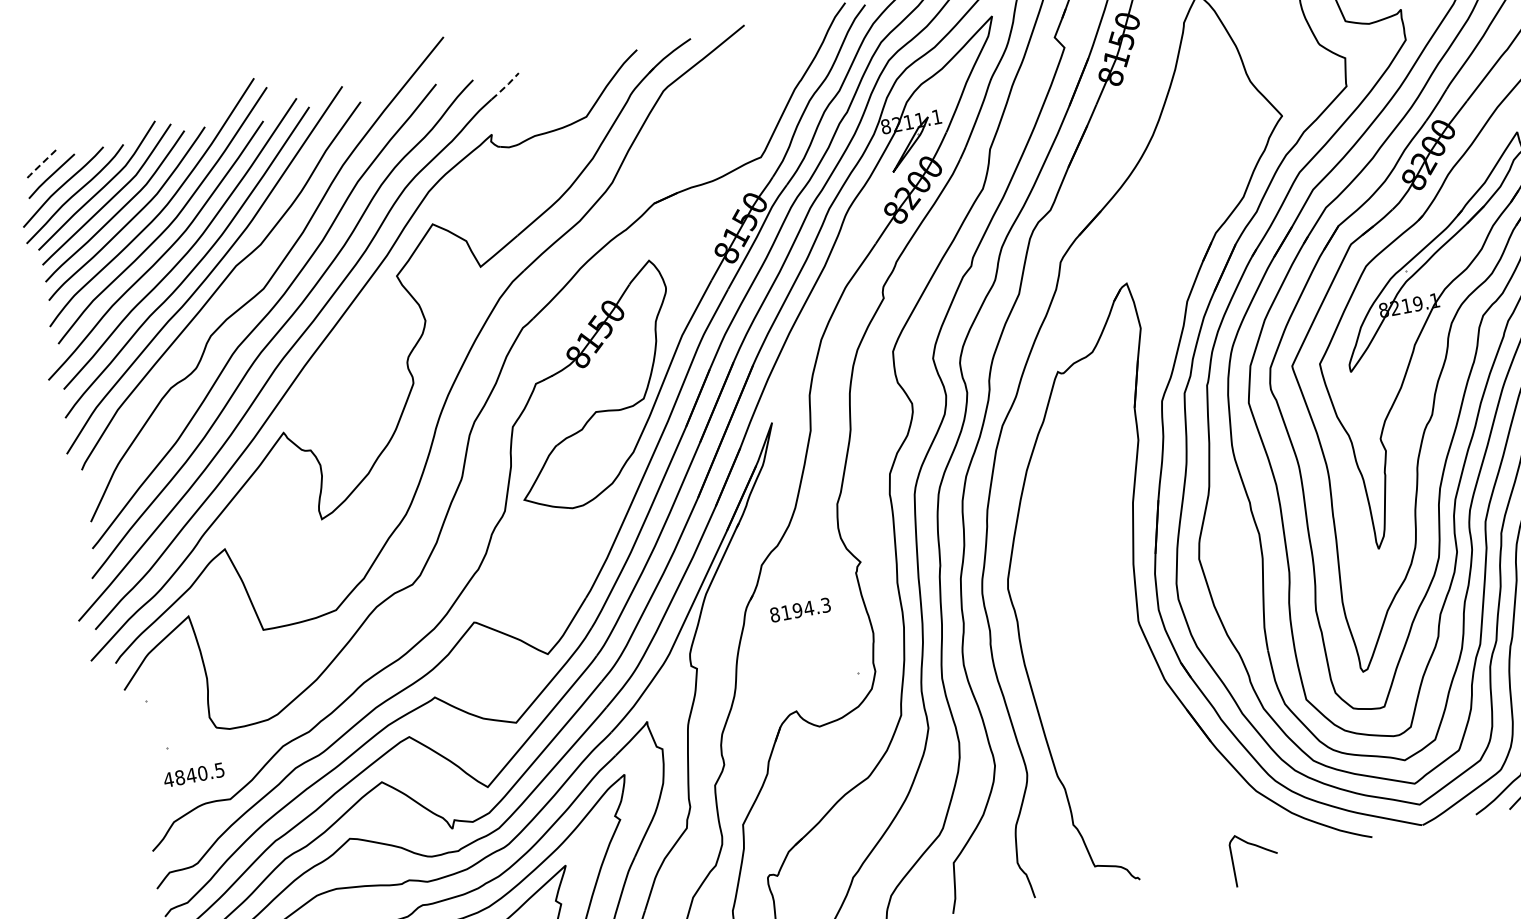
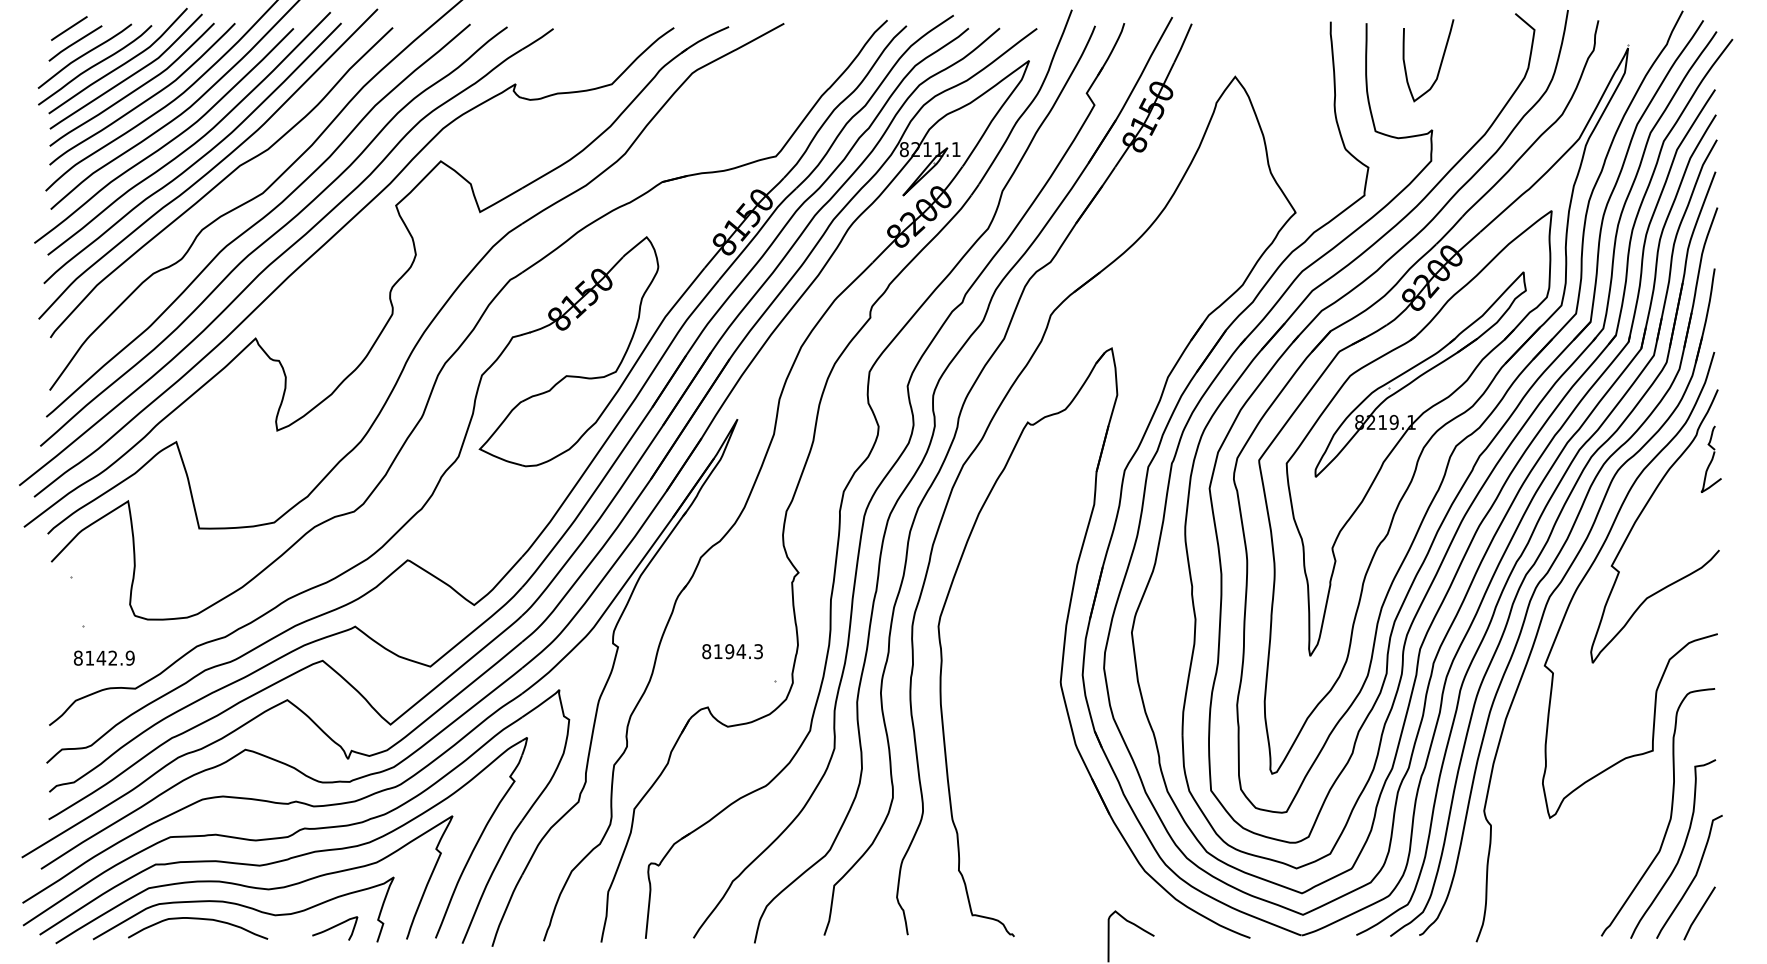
line: (505, 86) -> (538, 39), dashed -> solid
line: (42, 162) -> (68, 28), dashed -> solid
text: (800, 609) -> (732, 651), moved
text: (193, 774) -> (103, 657), 4840.5 -> 8142.9

